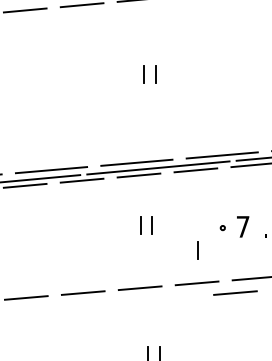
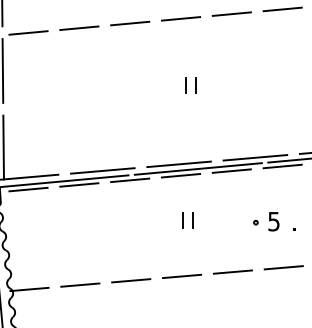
text: (242, 226) -> (273, 221), 7 -> 5
line: (197, 250) -> (233, 242), removed
line: (235, 292) -> (267, 280), removed

